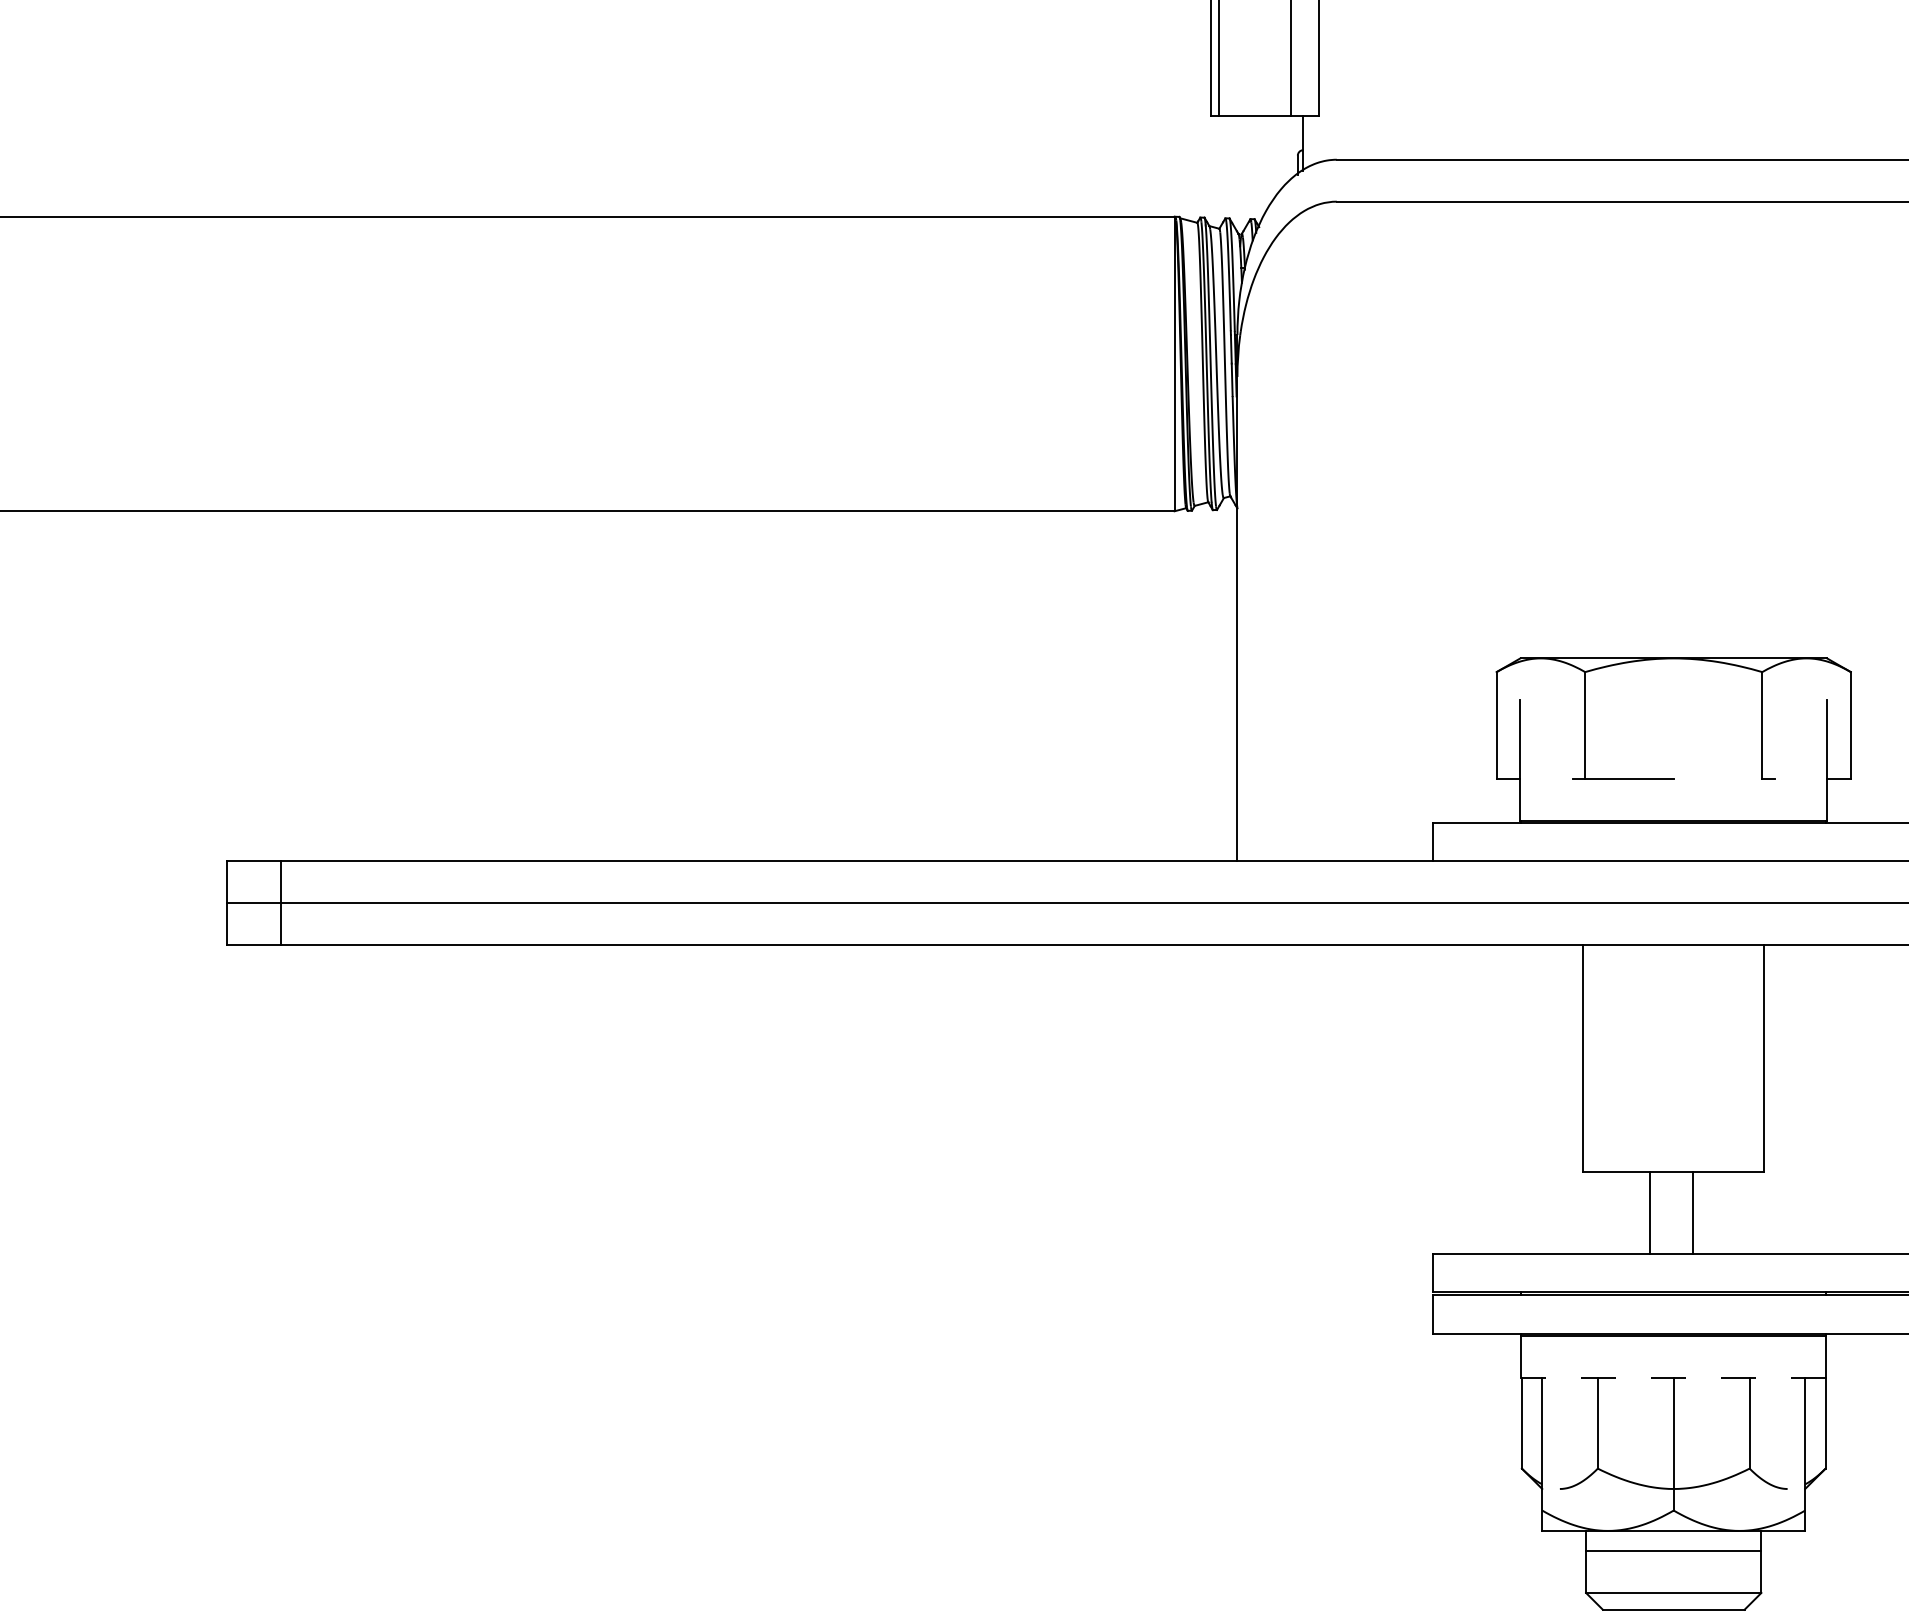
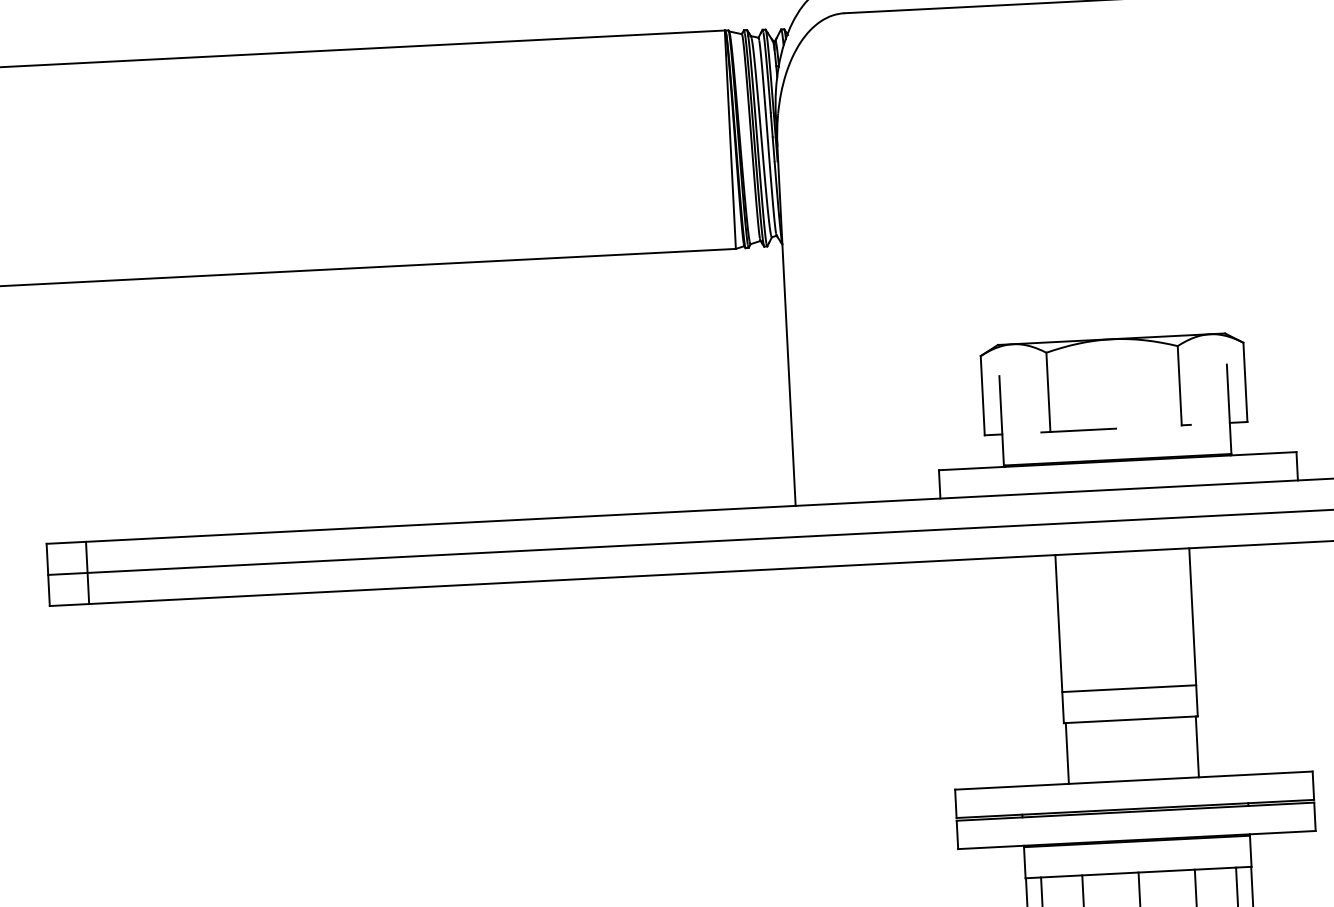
line: (1673, 1129) -> (1129, 688), added
line: (1650, 1212) -> (1067, 753), moved
line: (1693, 1212) -> (1197, 746), moved
line: (1673, 1377) -> (1138, 872), dashed -> solid

